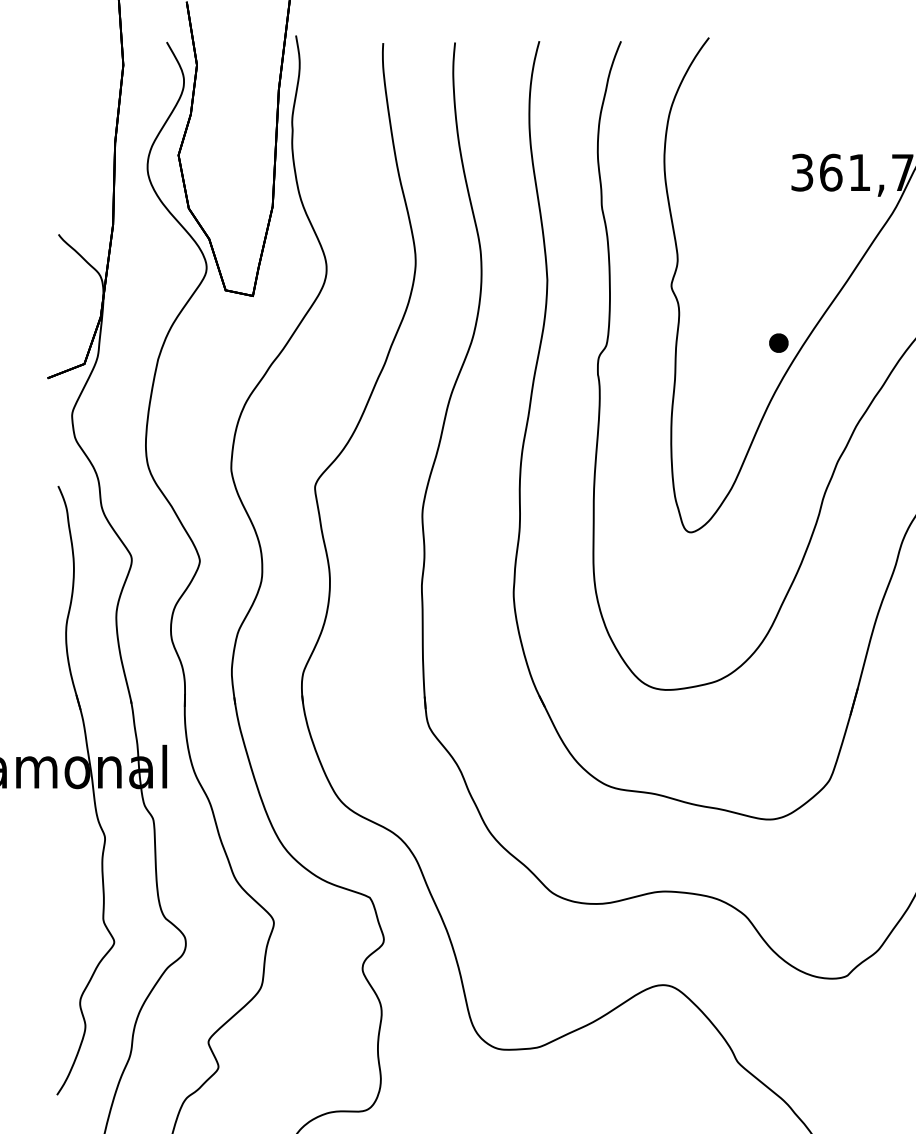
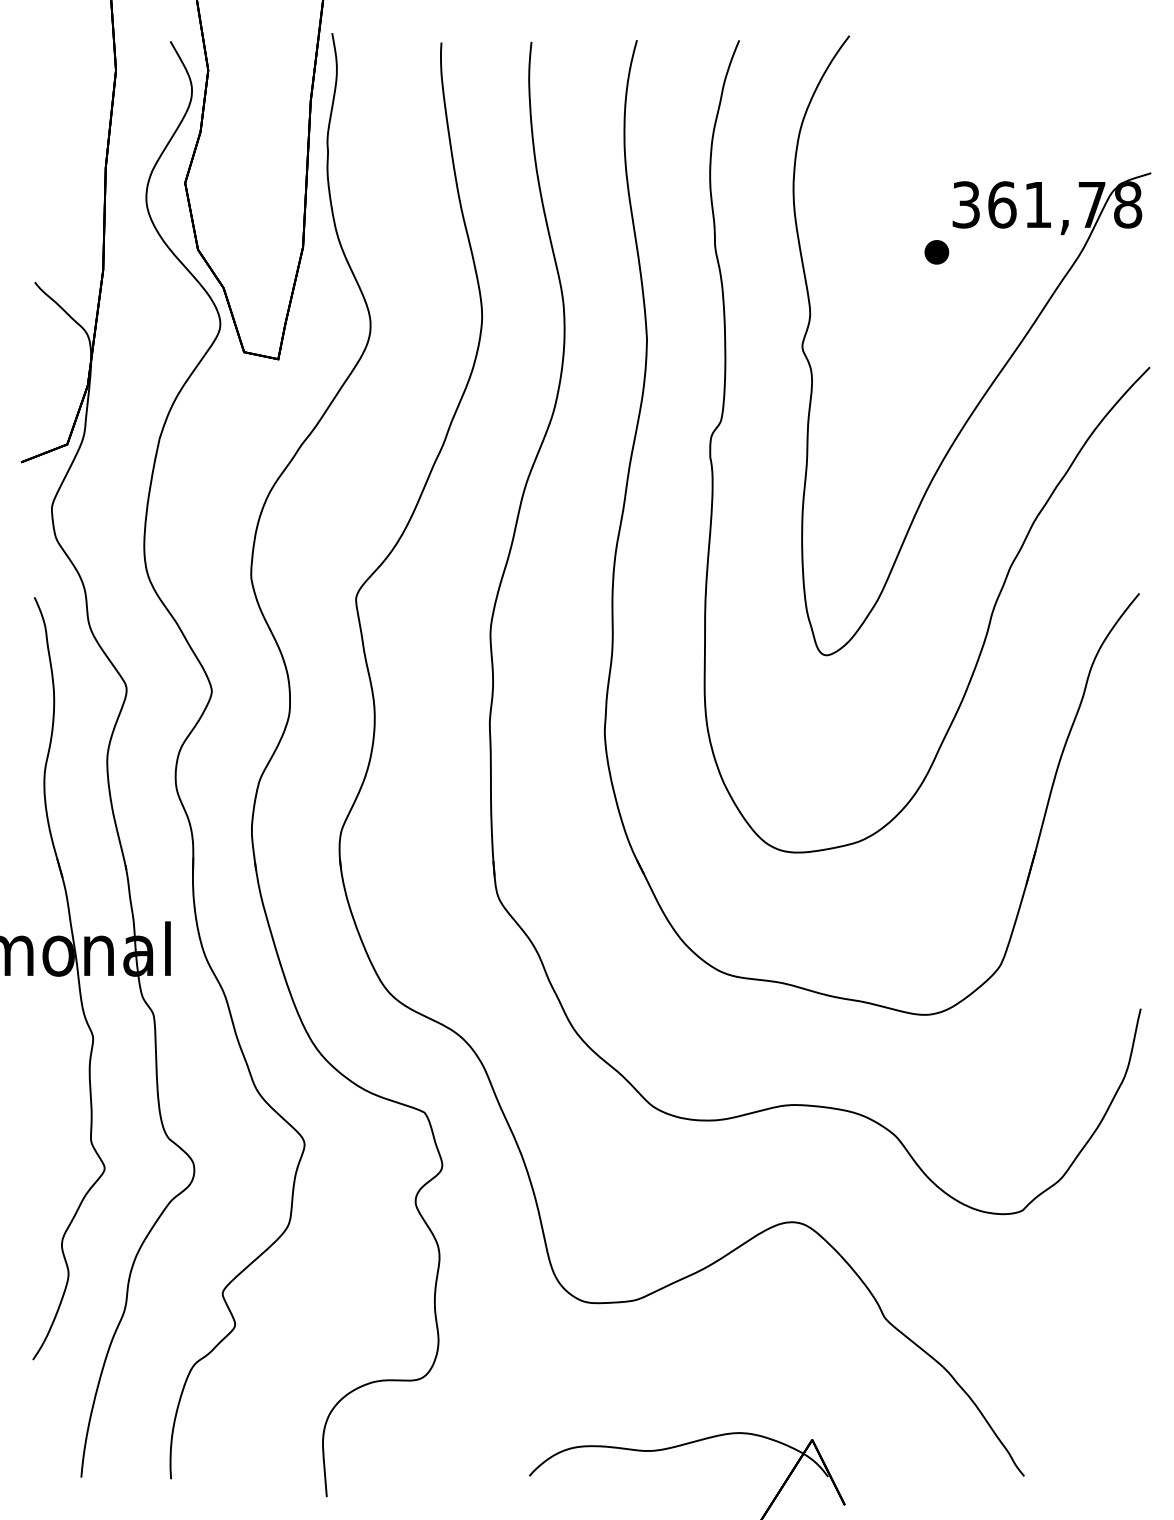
part: (778, 343) -> (936, 252), moved

